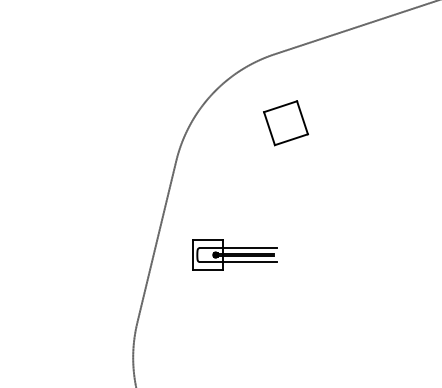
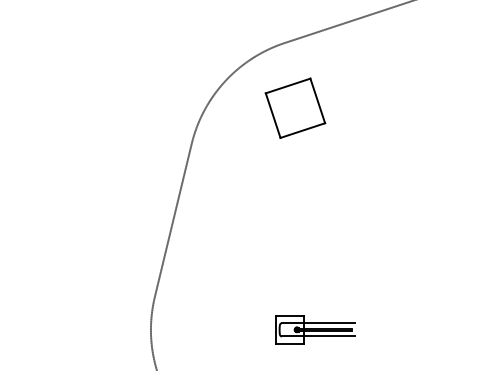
part: (286, 122) -> (295, 107), size x1.43
part: (235, 254) -> (315, 329), moved

